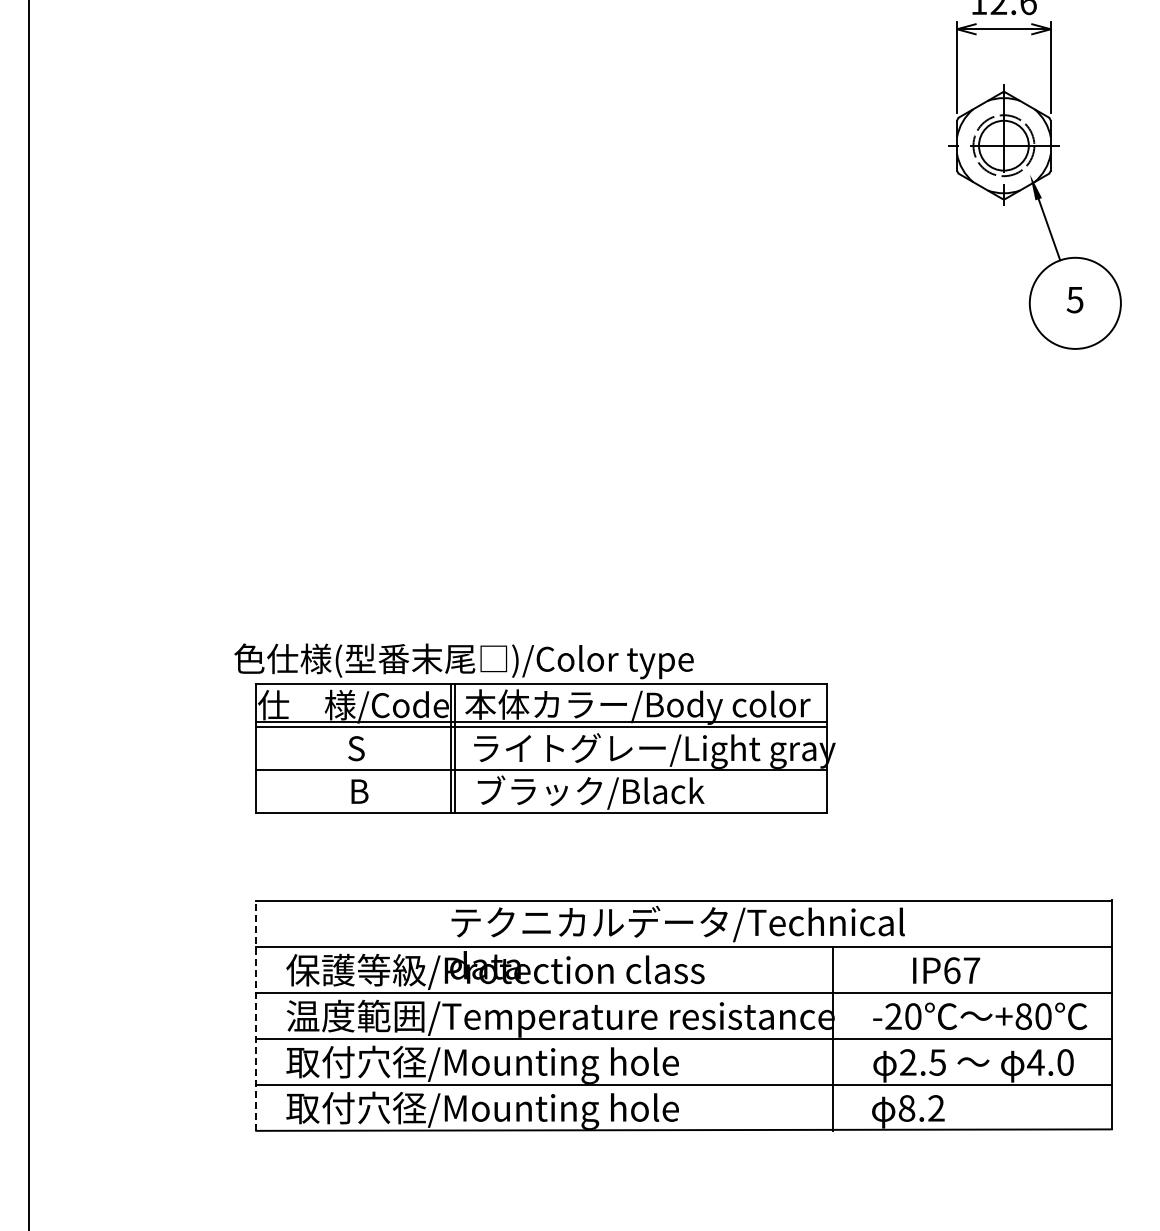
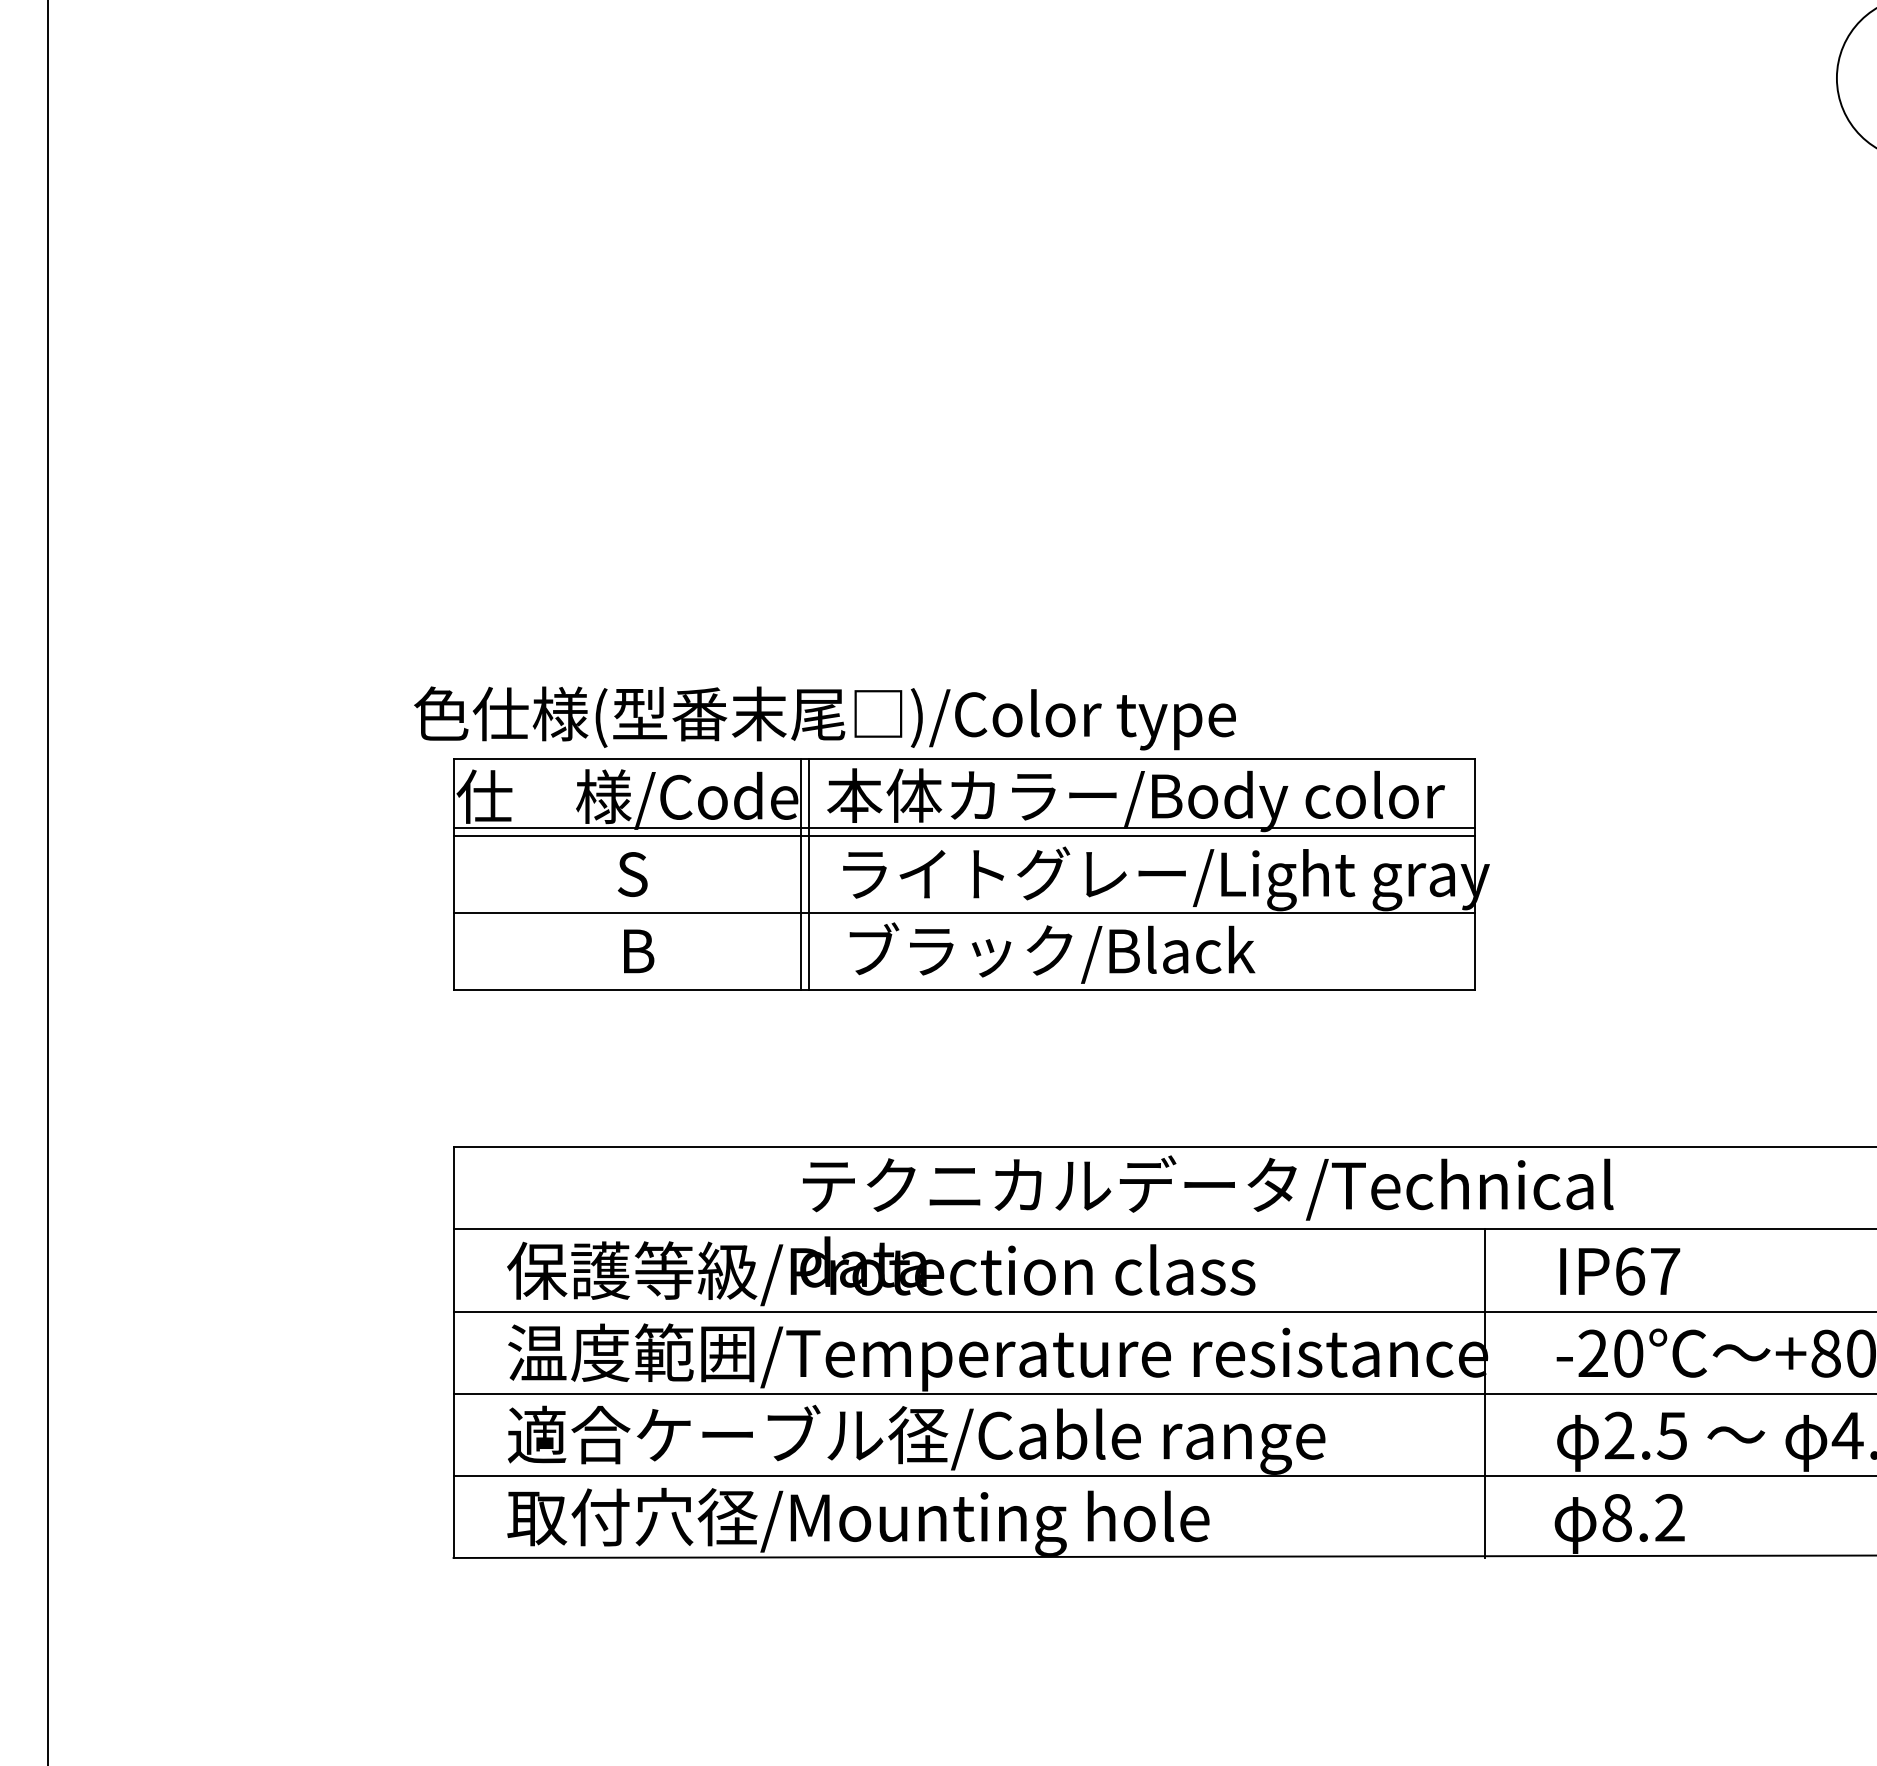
text: (946, 970) -> (1619, 1271), moved
line: (256, 1016) -> (453, 1353), dashed -> solid
text: (514, 1064) -> (915, 1439), 取付穴径/Mounting hole -> 適合ケーブル径/Cable range

